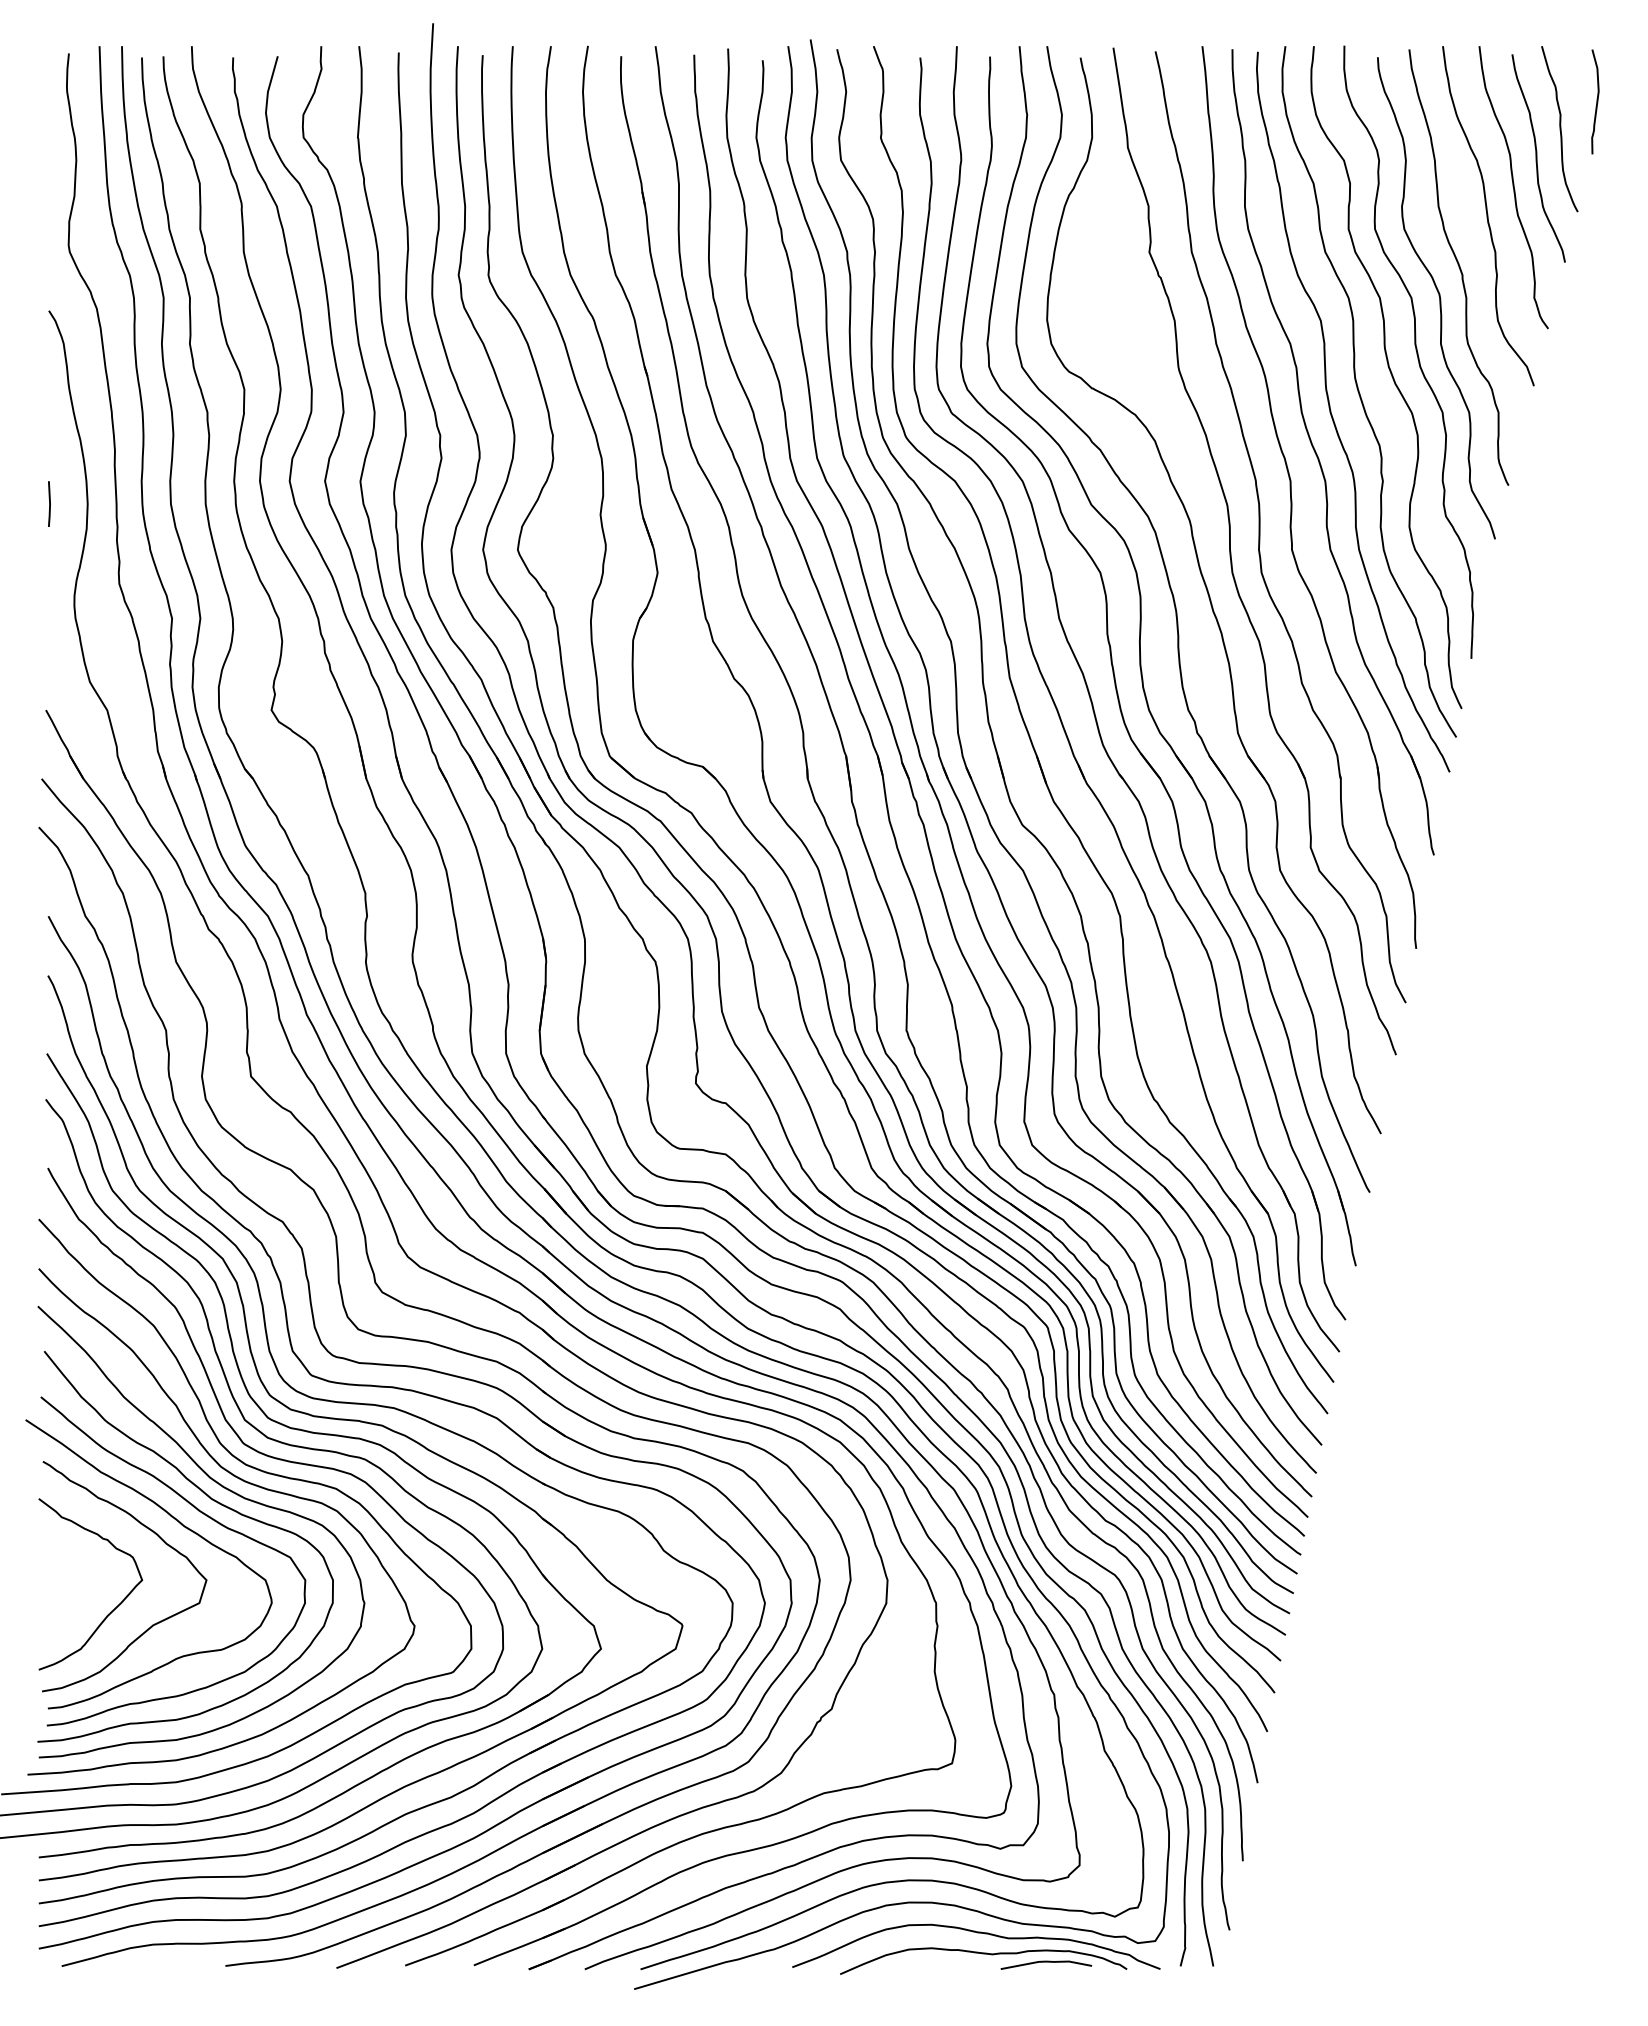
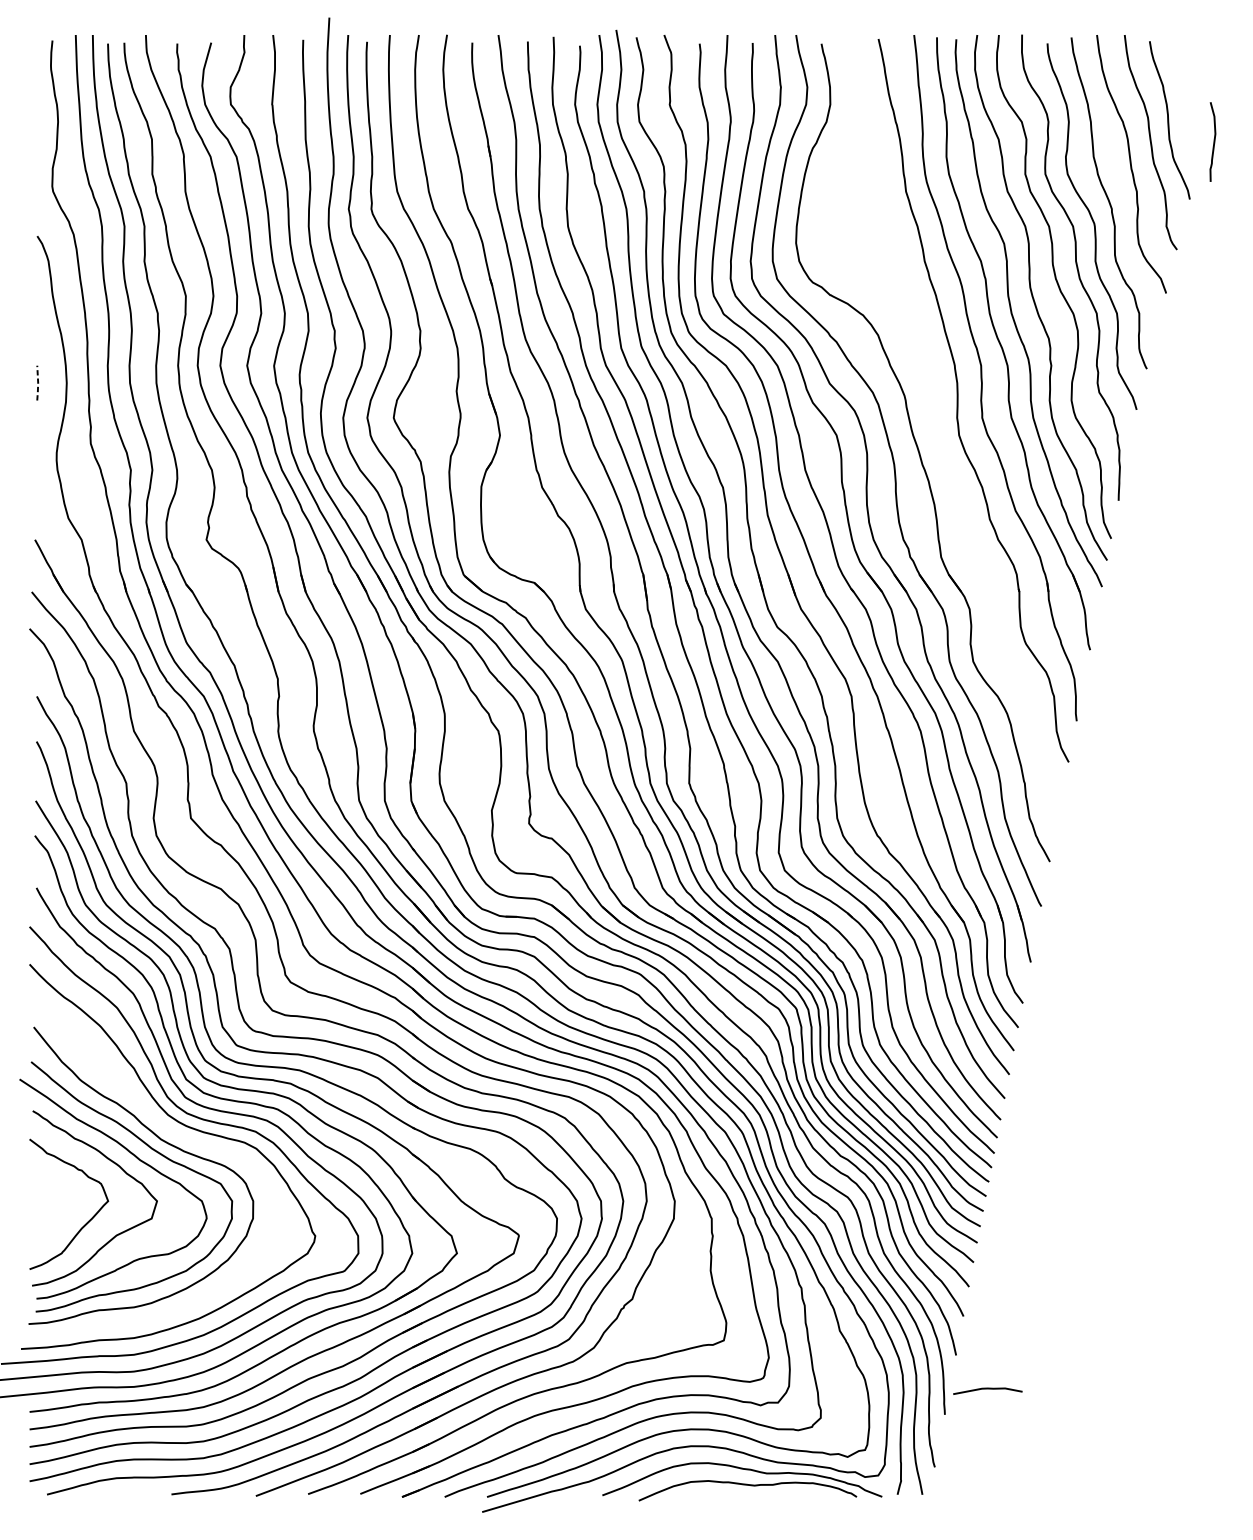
curve: (1596, 101) -> (1213, 141), moved
curve: (1559, 129) -> (1185, 98), removed
line: (50, 504) -> (38, 383), solid -> dashed
part: (1231, 551) -> (936, 419), removed
curve: (225, 1489) -> (171, 1132), removed
curve: (1046, 1962) -> (987, 1389), moved

